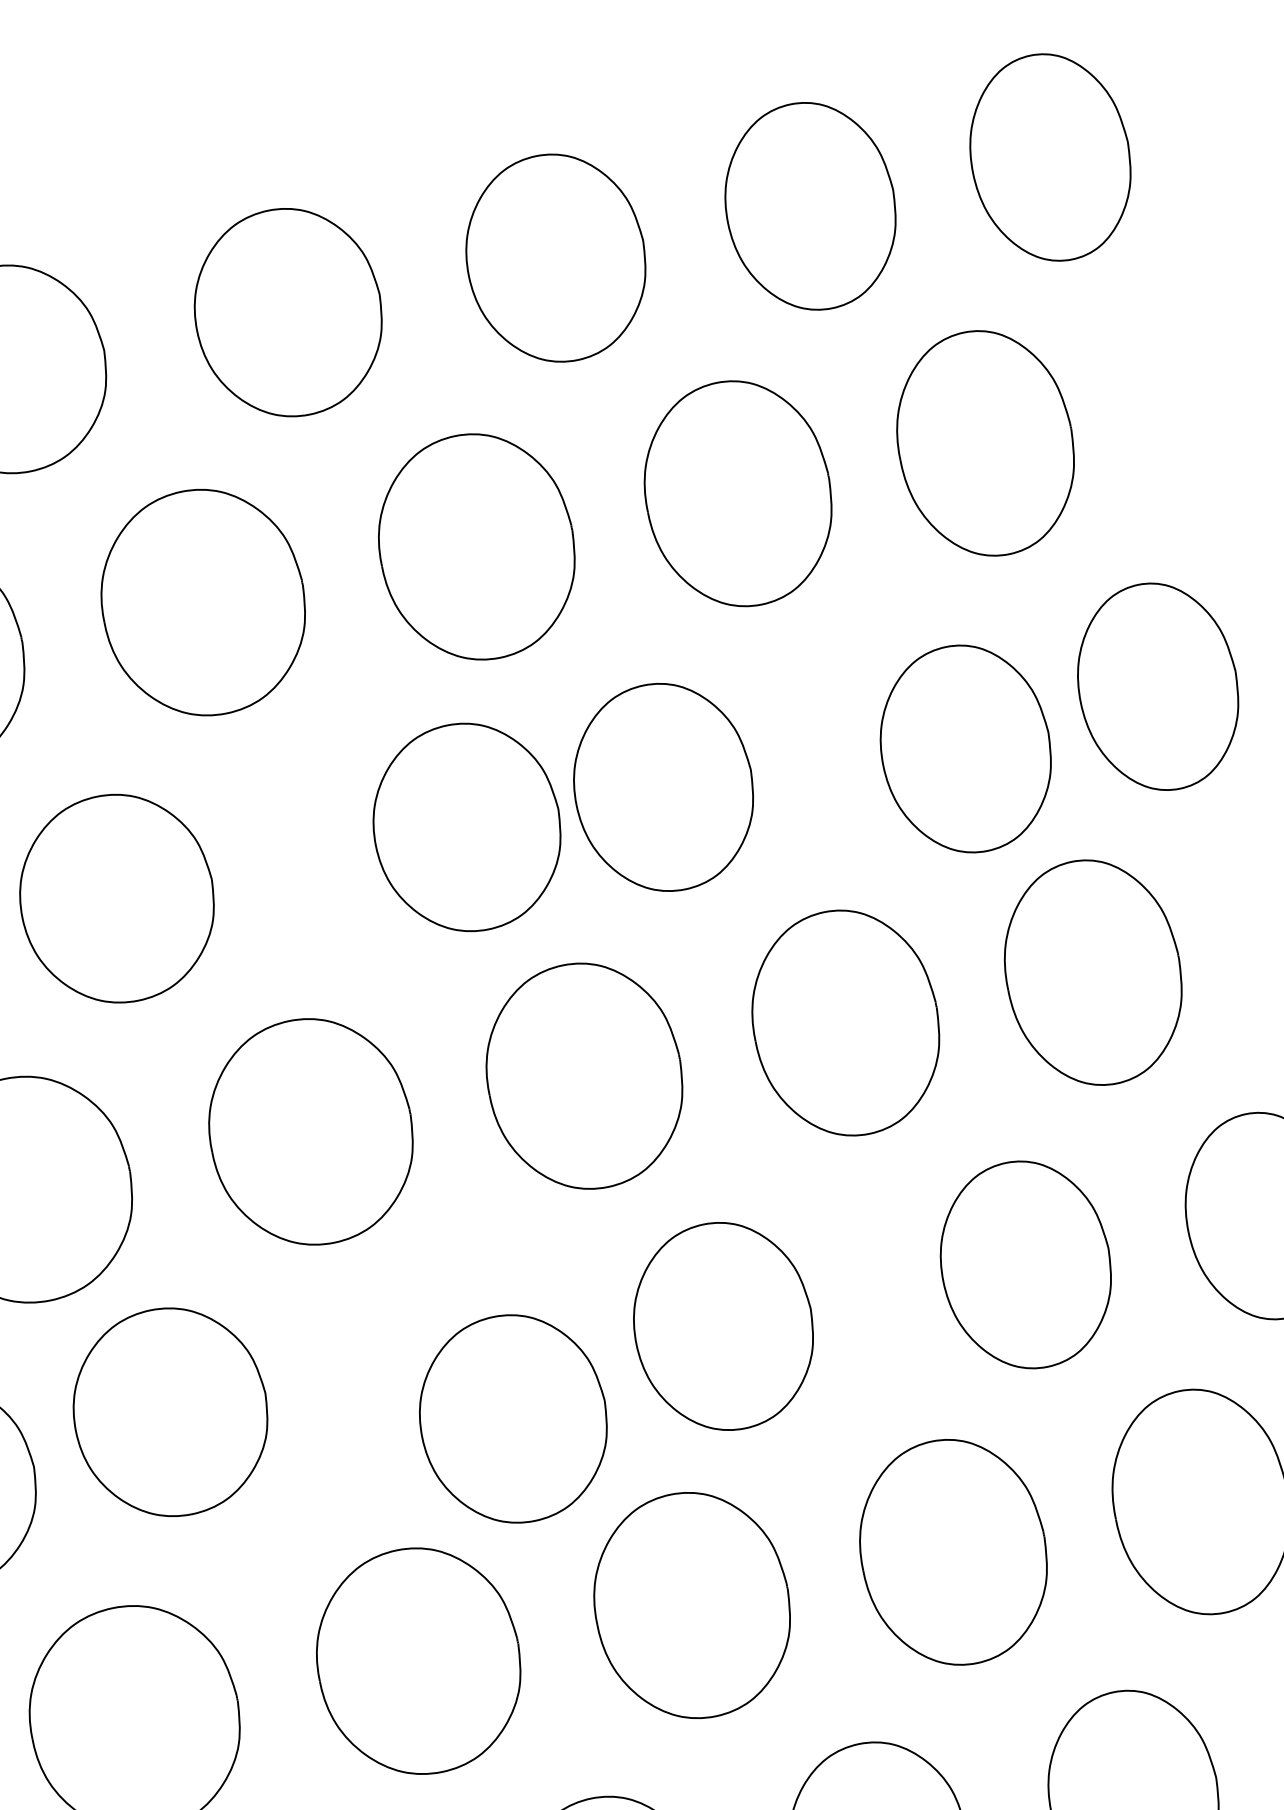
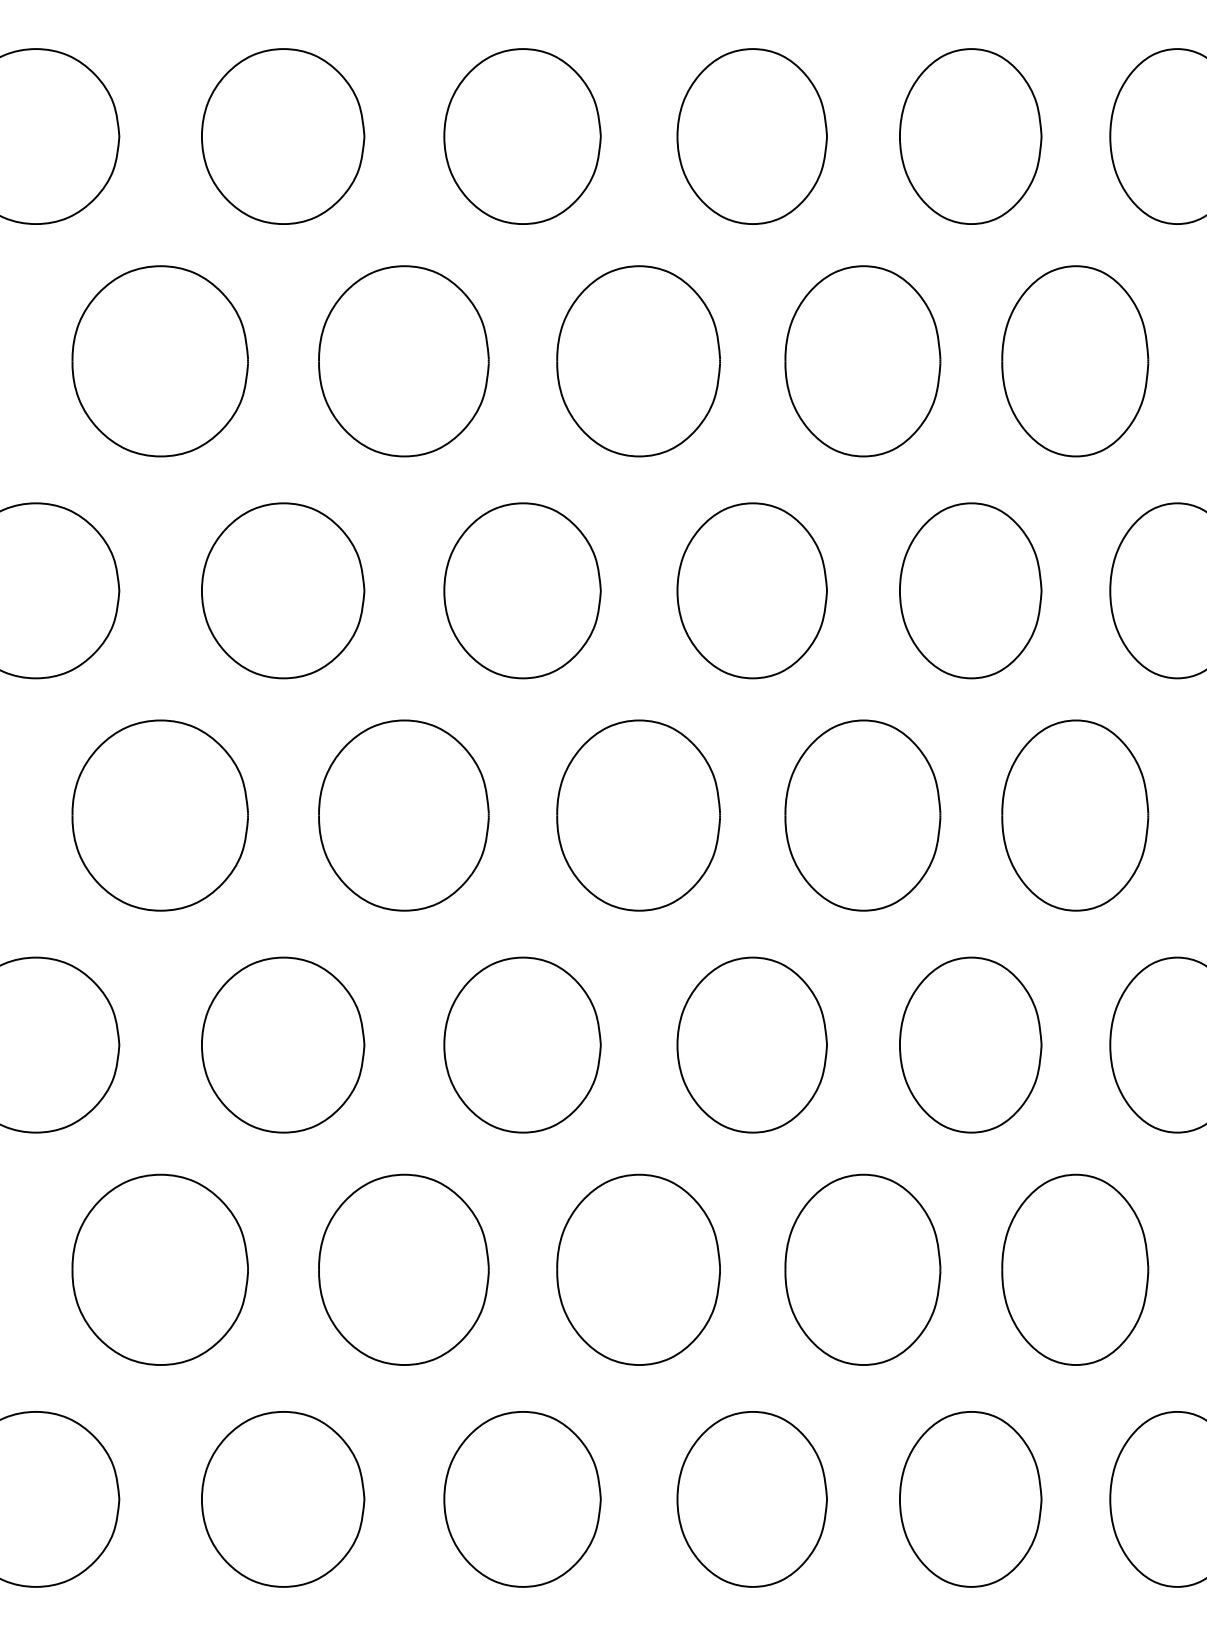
part: (965, 748) -> (970, 590), moved
part: (466, 827) -> (522, 590), moved
part: (722, 1326) -> (751, 1044), moved
part: (170, 1411) -> (283, 1044), moved
part: (513, 1418) -> (522, 1044), moved

